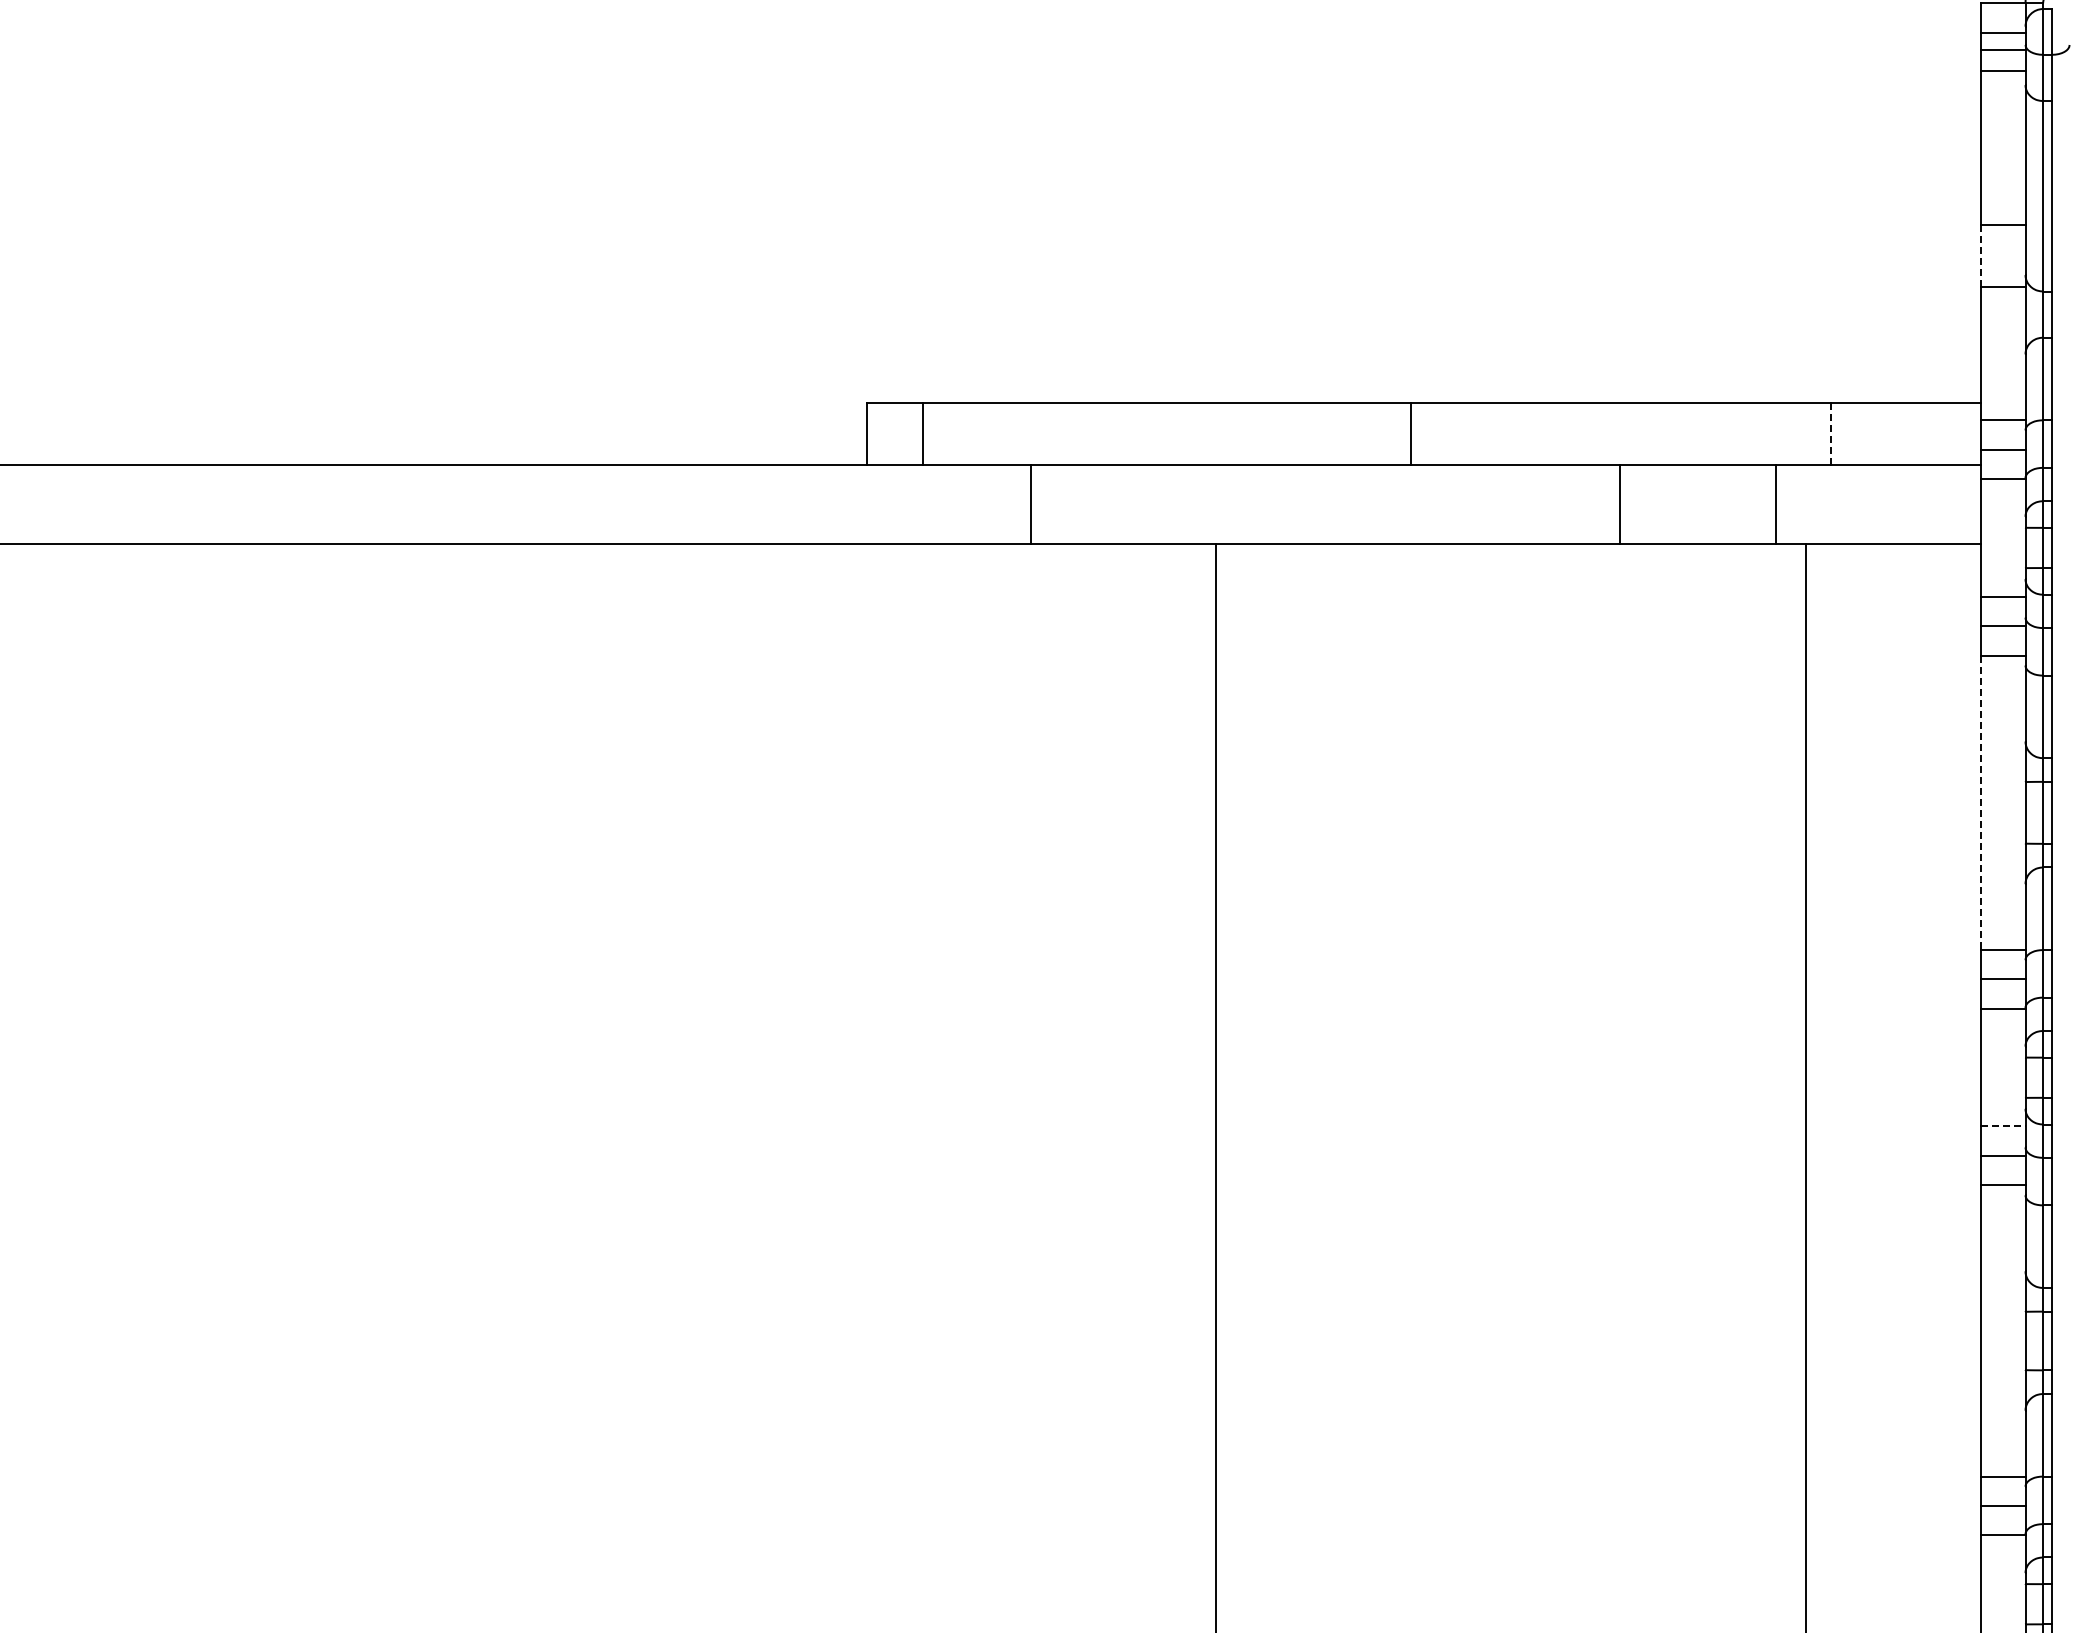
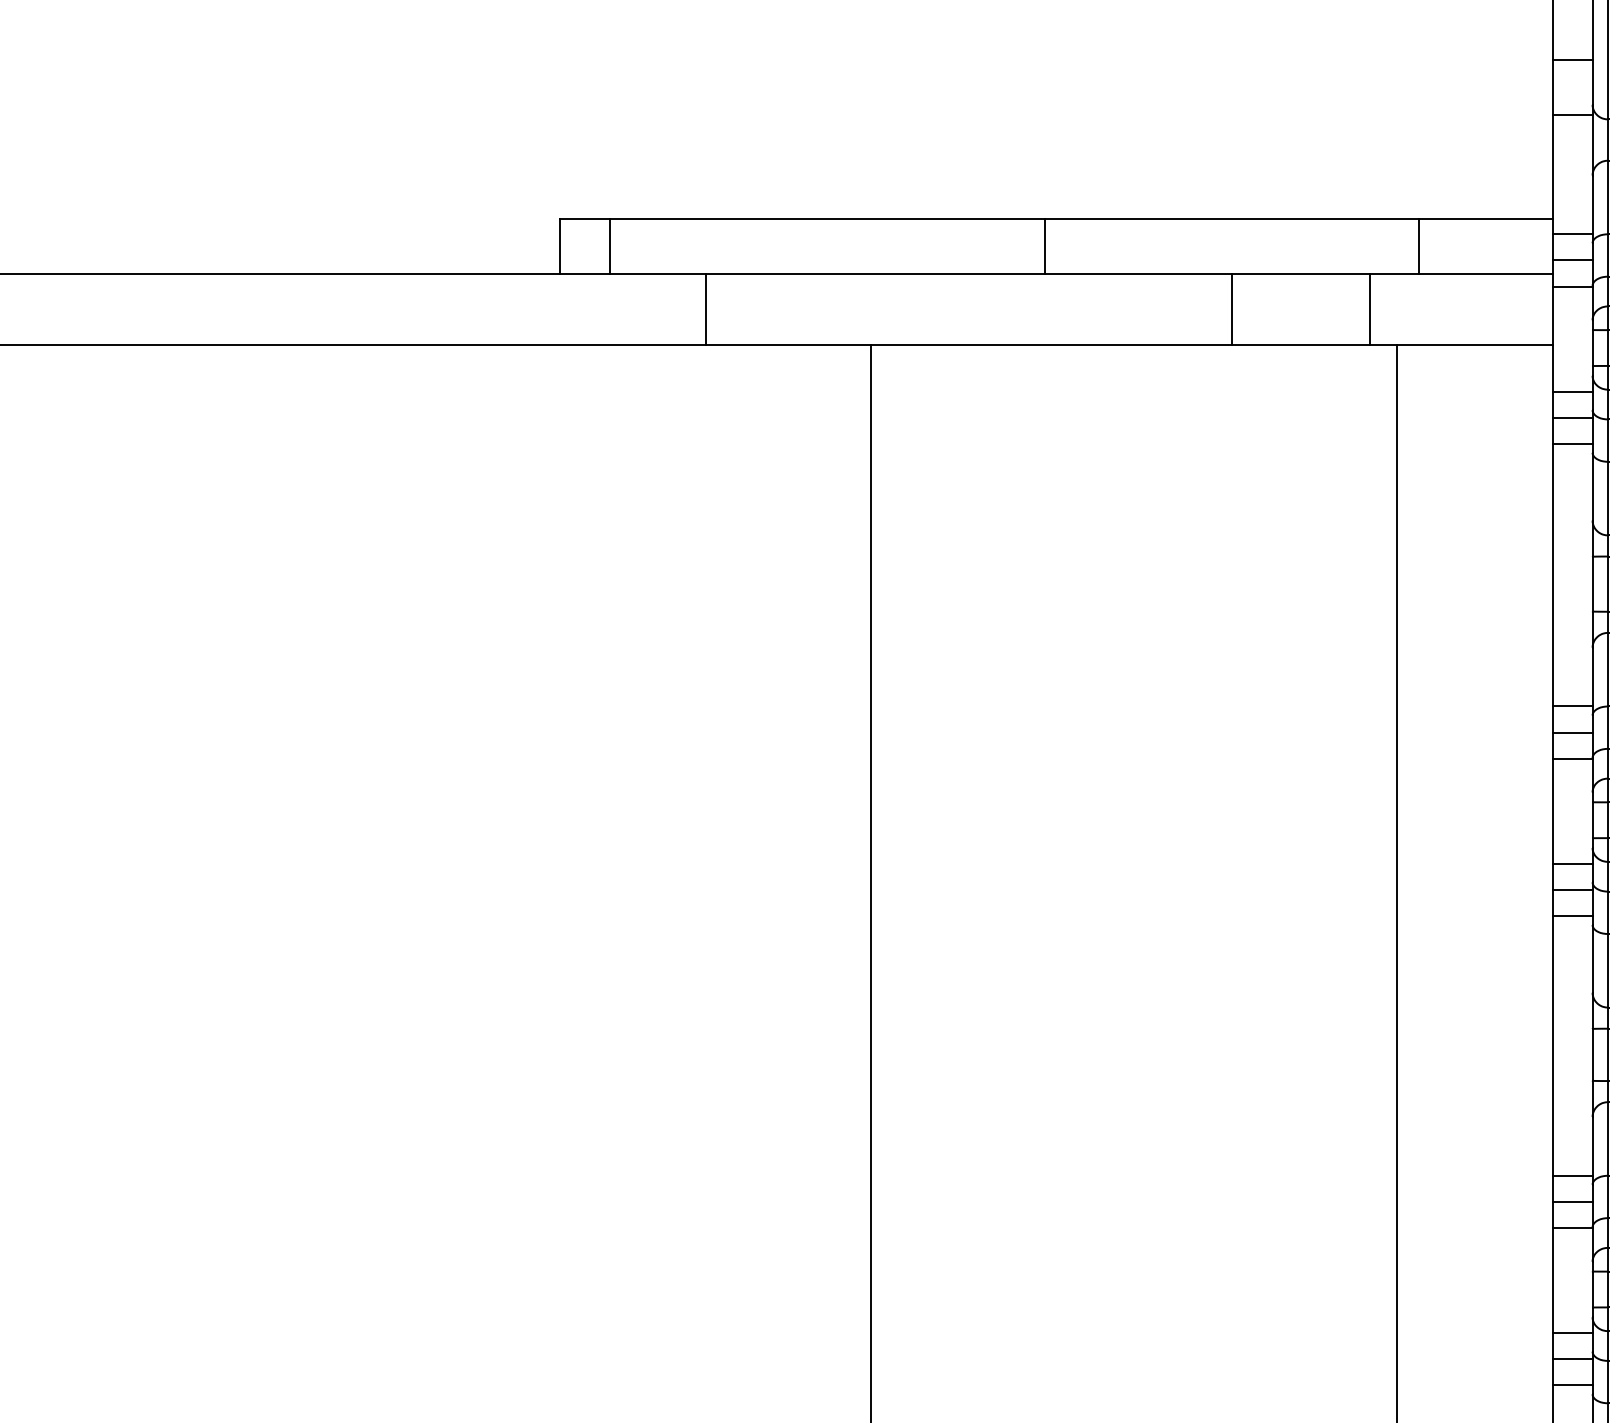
line: (1981, 255) -> (1553, 87), dashed -> solid
line: (1830, 433) -> (1418, 246), dashed -> solid
line: (1981, 803) -> (1553, 575), dashed -> solid
line: (2003, 1126) -> (1572, 863), dashed -> solid

